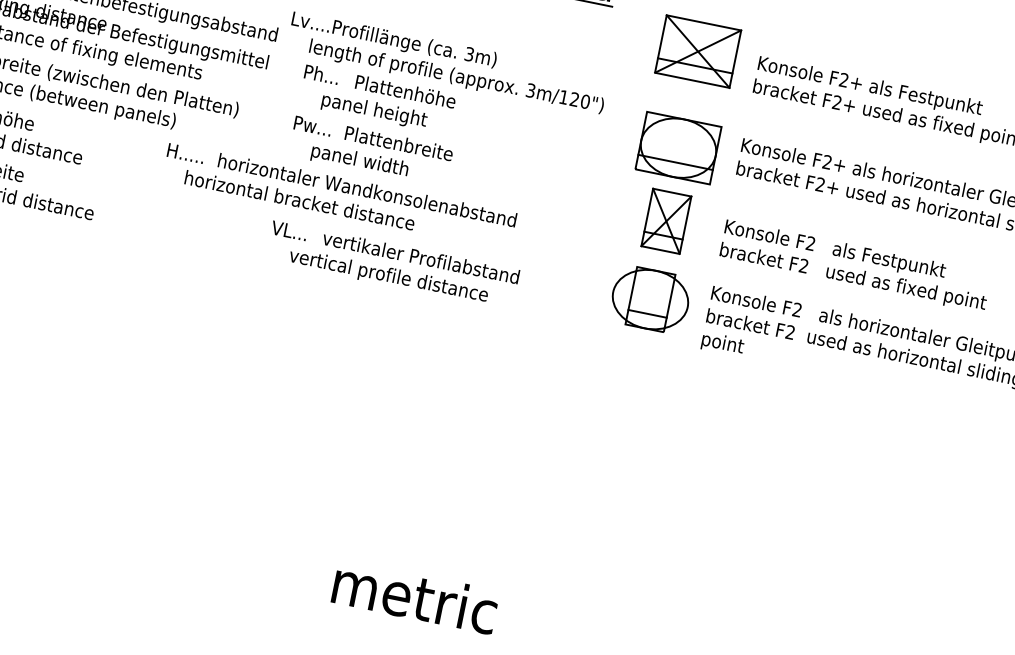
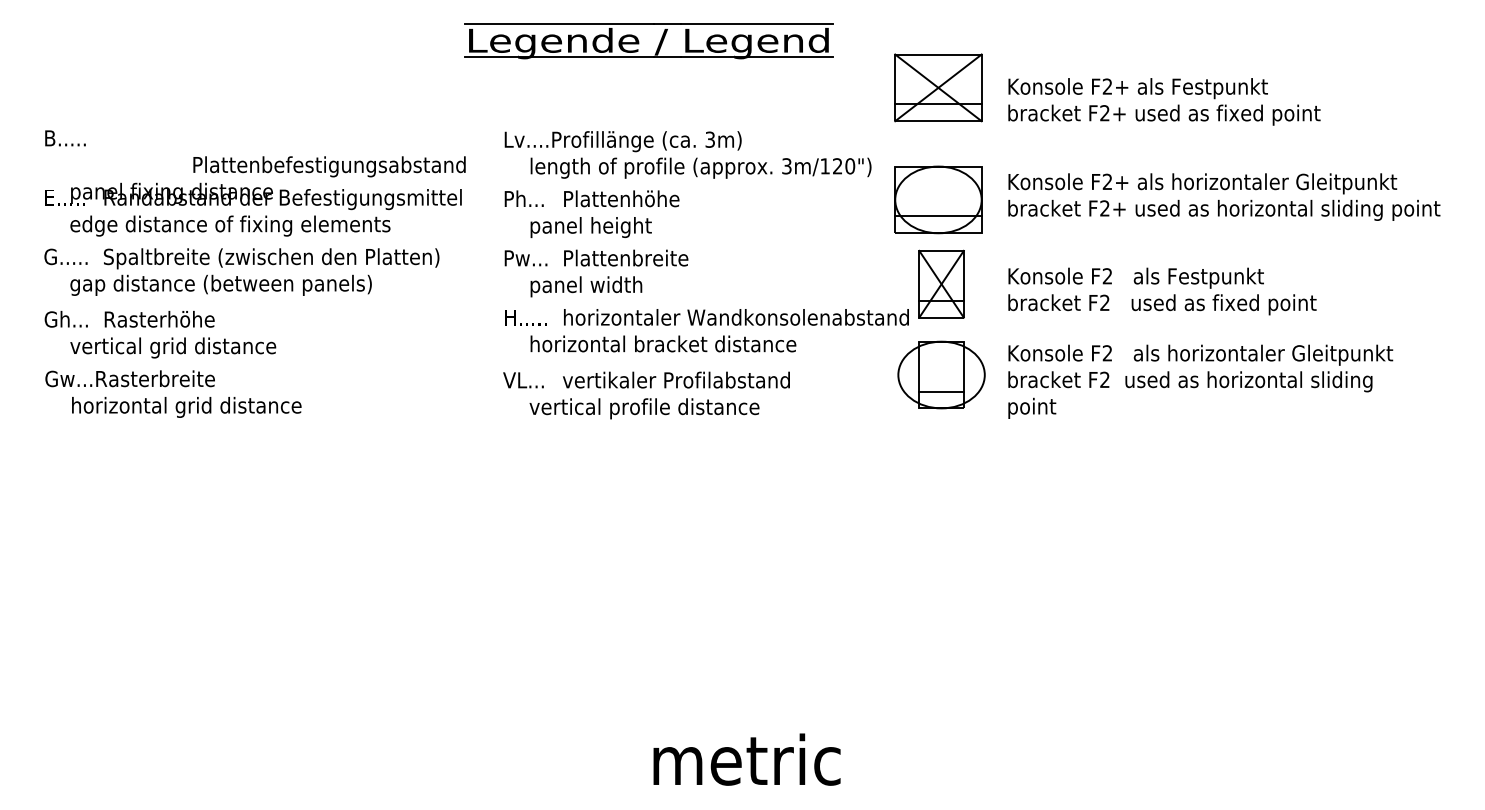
text: (447, 63) -> (687, 154), moved
text: (339, 196) -> (706, 330), moved

